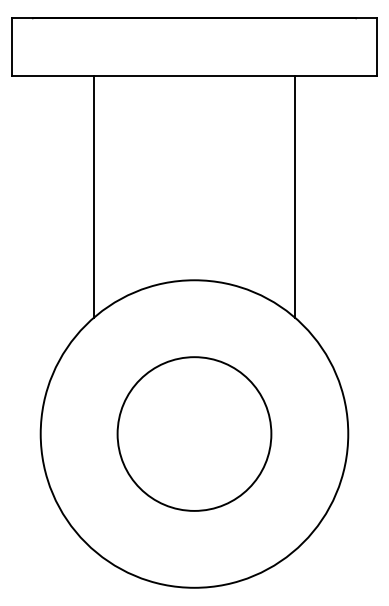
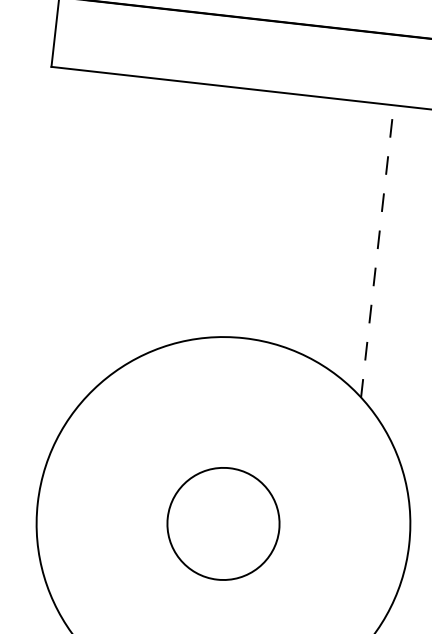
line: (295, 196) -> (377, 250), solid -> dashed
line: (93, 197) -> (133, 224), removed
circle: (194, 433) -> (223, 523), size x0.6

